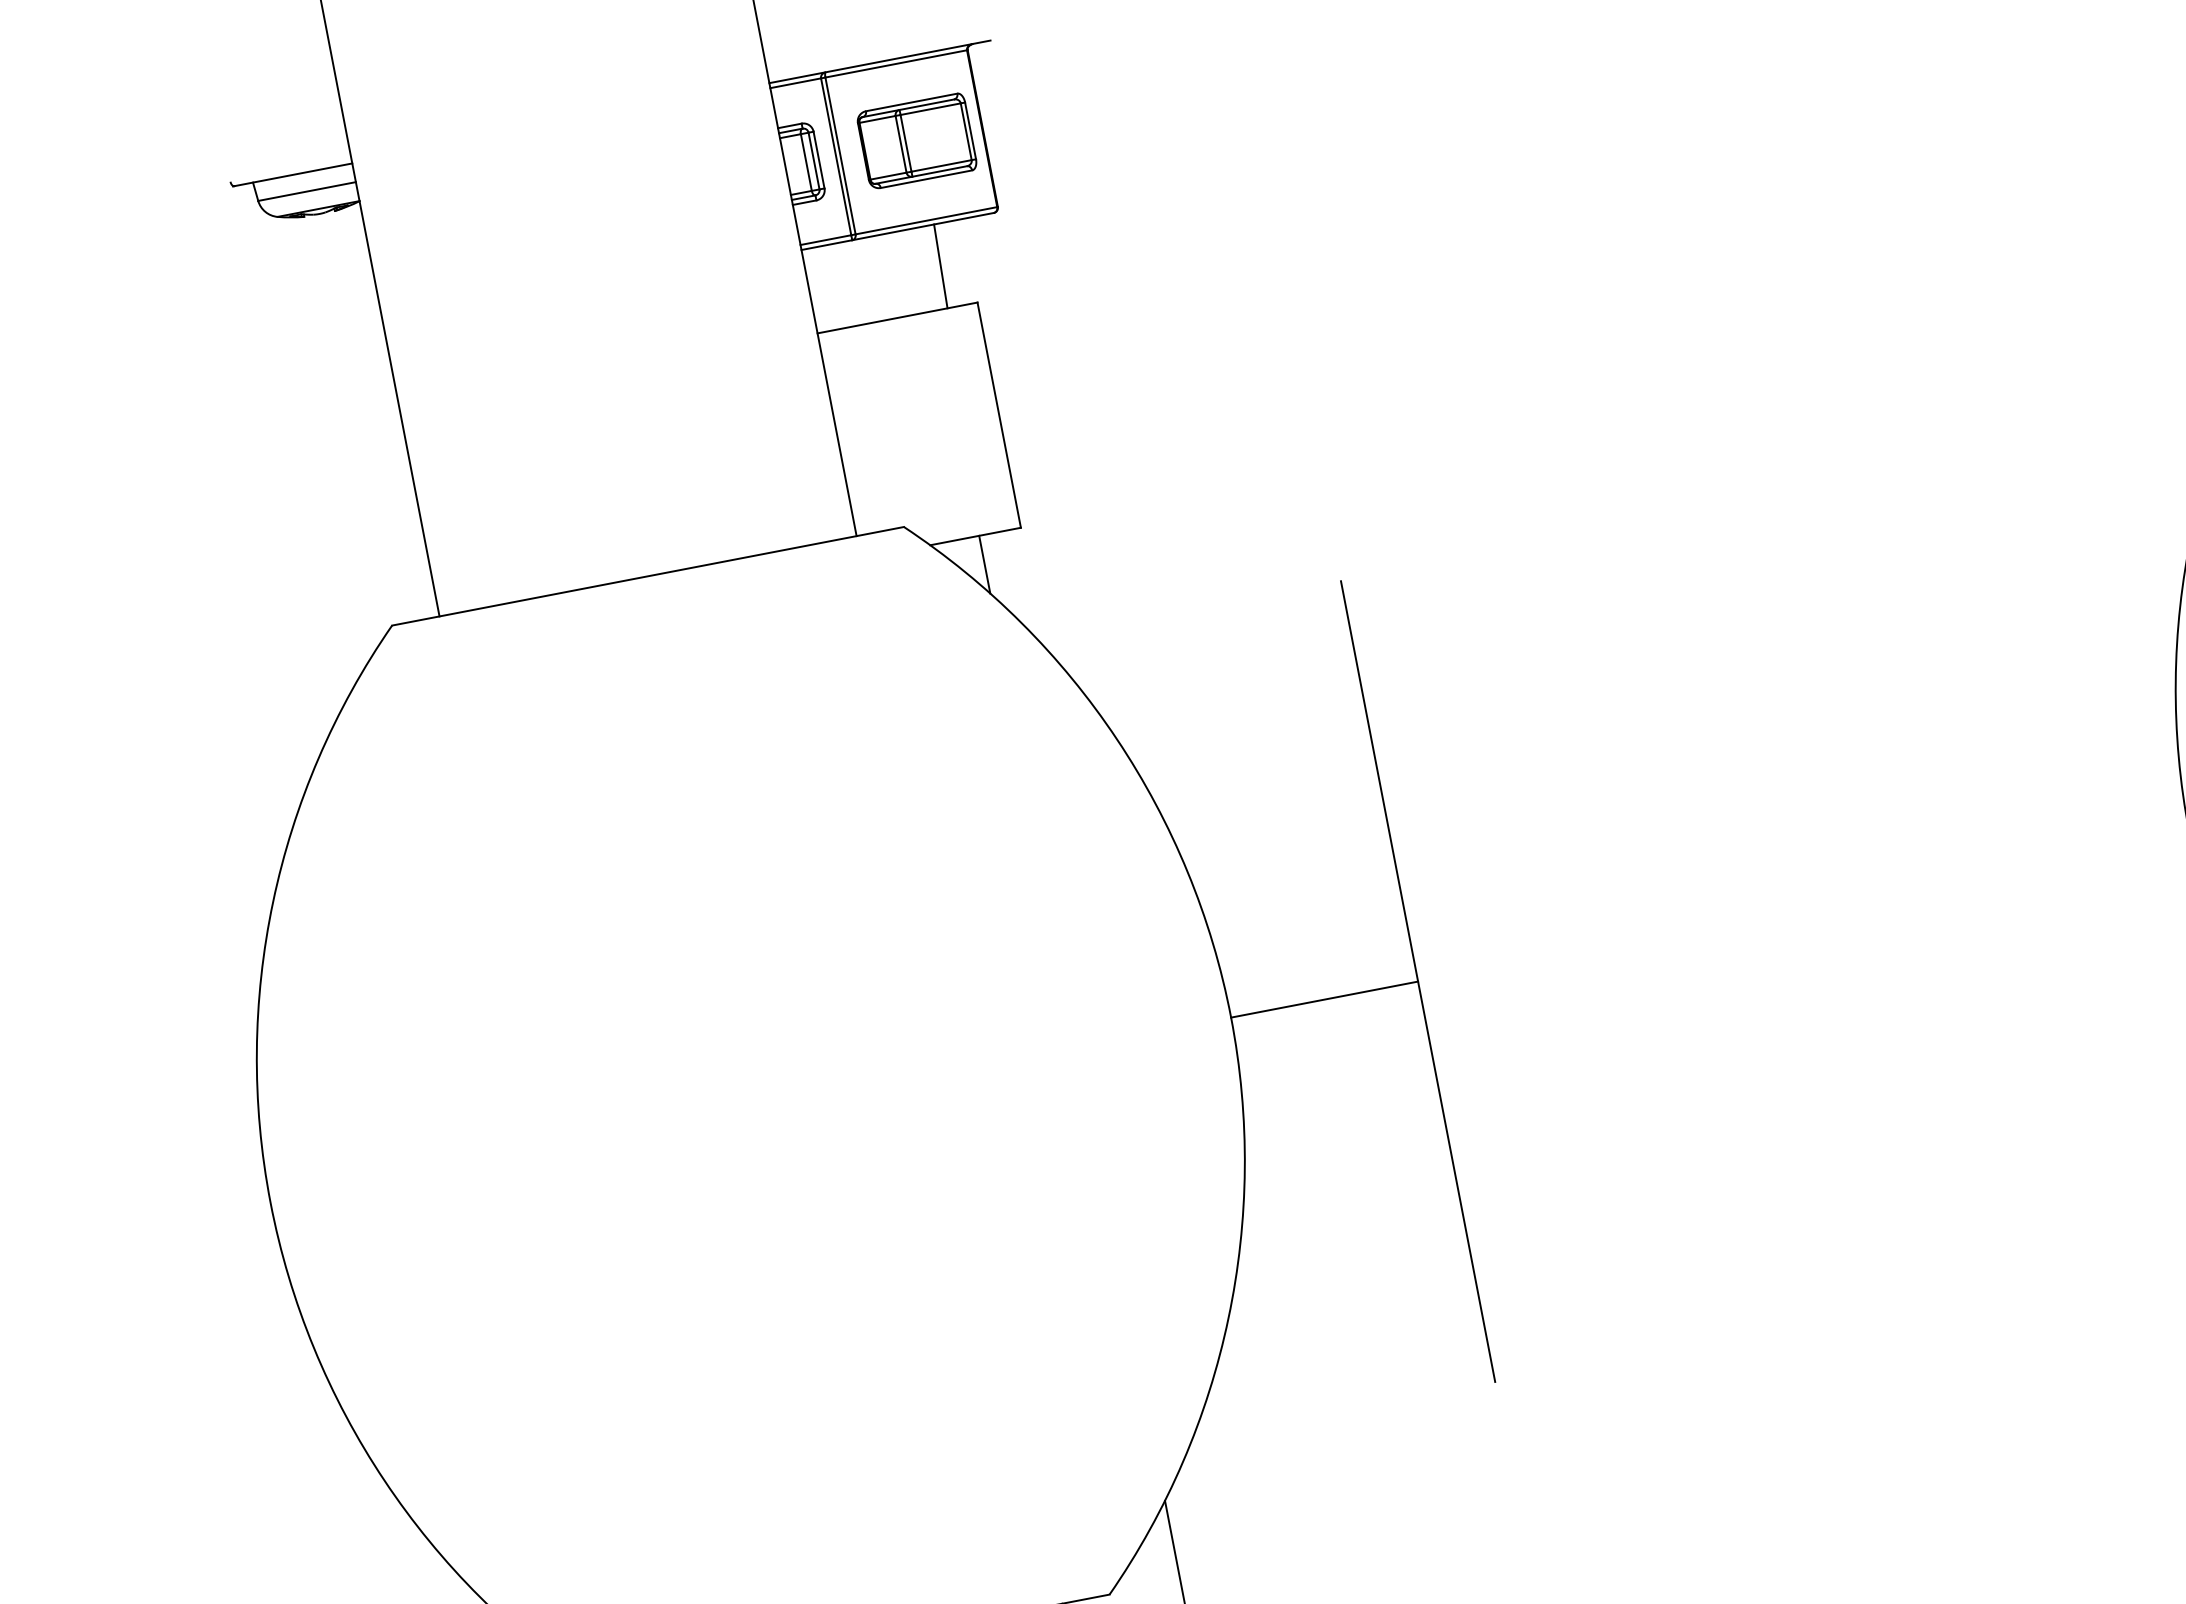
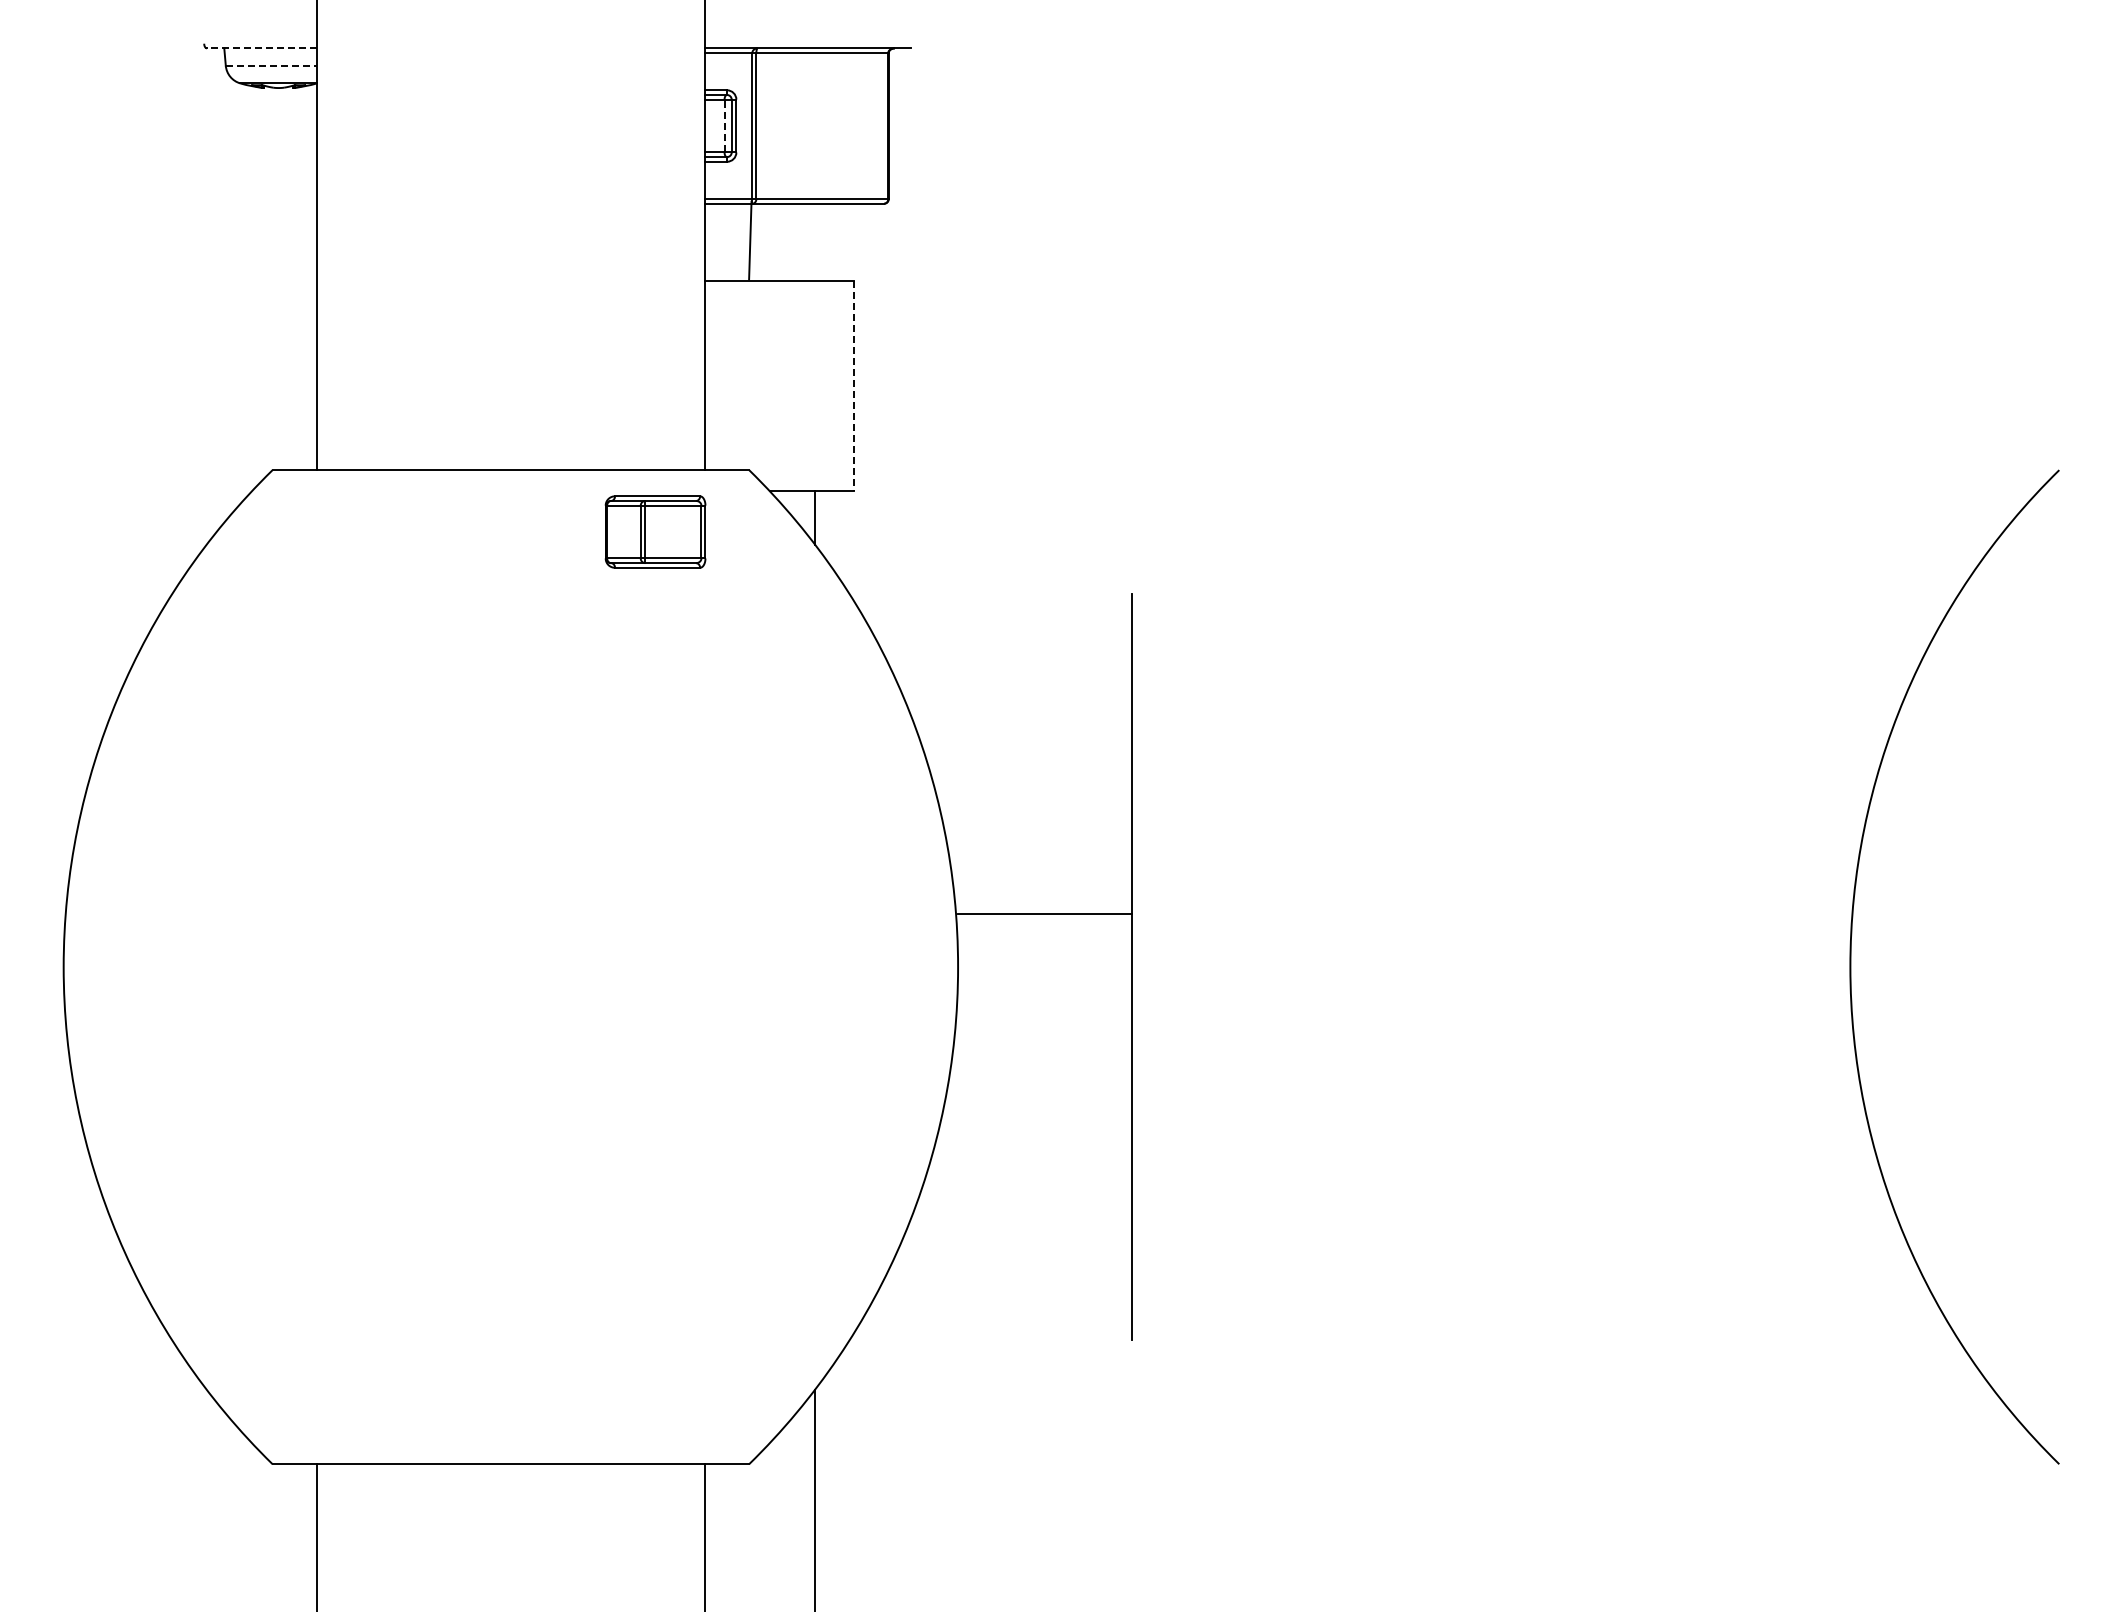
part: (916, 140) -> (655, 531), moved
line: (806, 161) -> (724, 125), solid -> dashed
line: (293, 175) -> (261, 48), solid -> dashed
line: (307, 191) -> (271, 65), solid -> dashed
line: (940, 266) -> (750, 240), moved
line: (999, 415) -> (854, 386), solid -> dashed
line: (1325, 999) -> (1045, 914), moved

